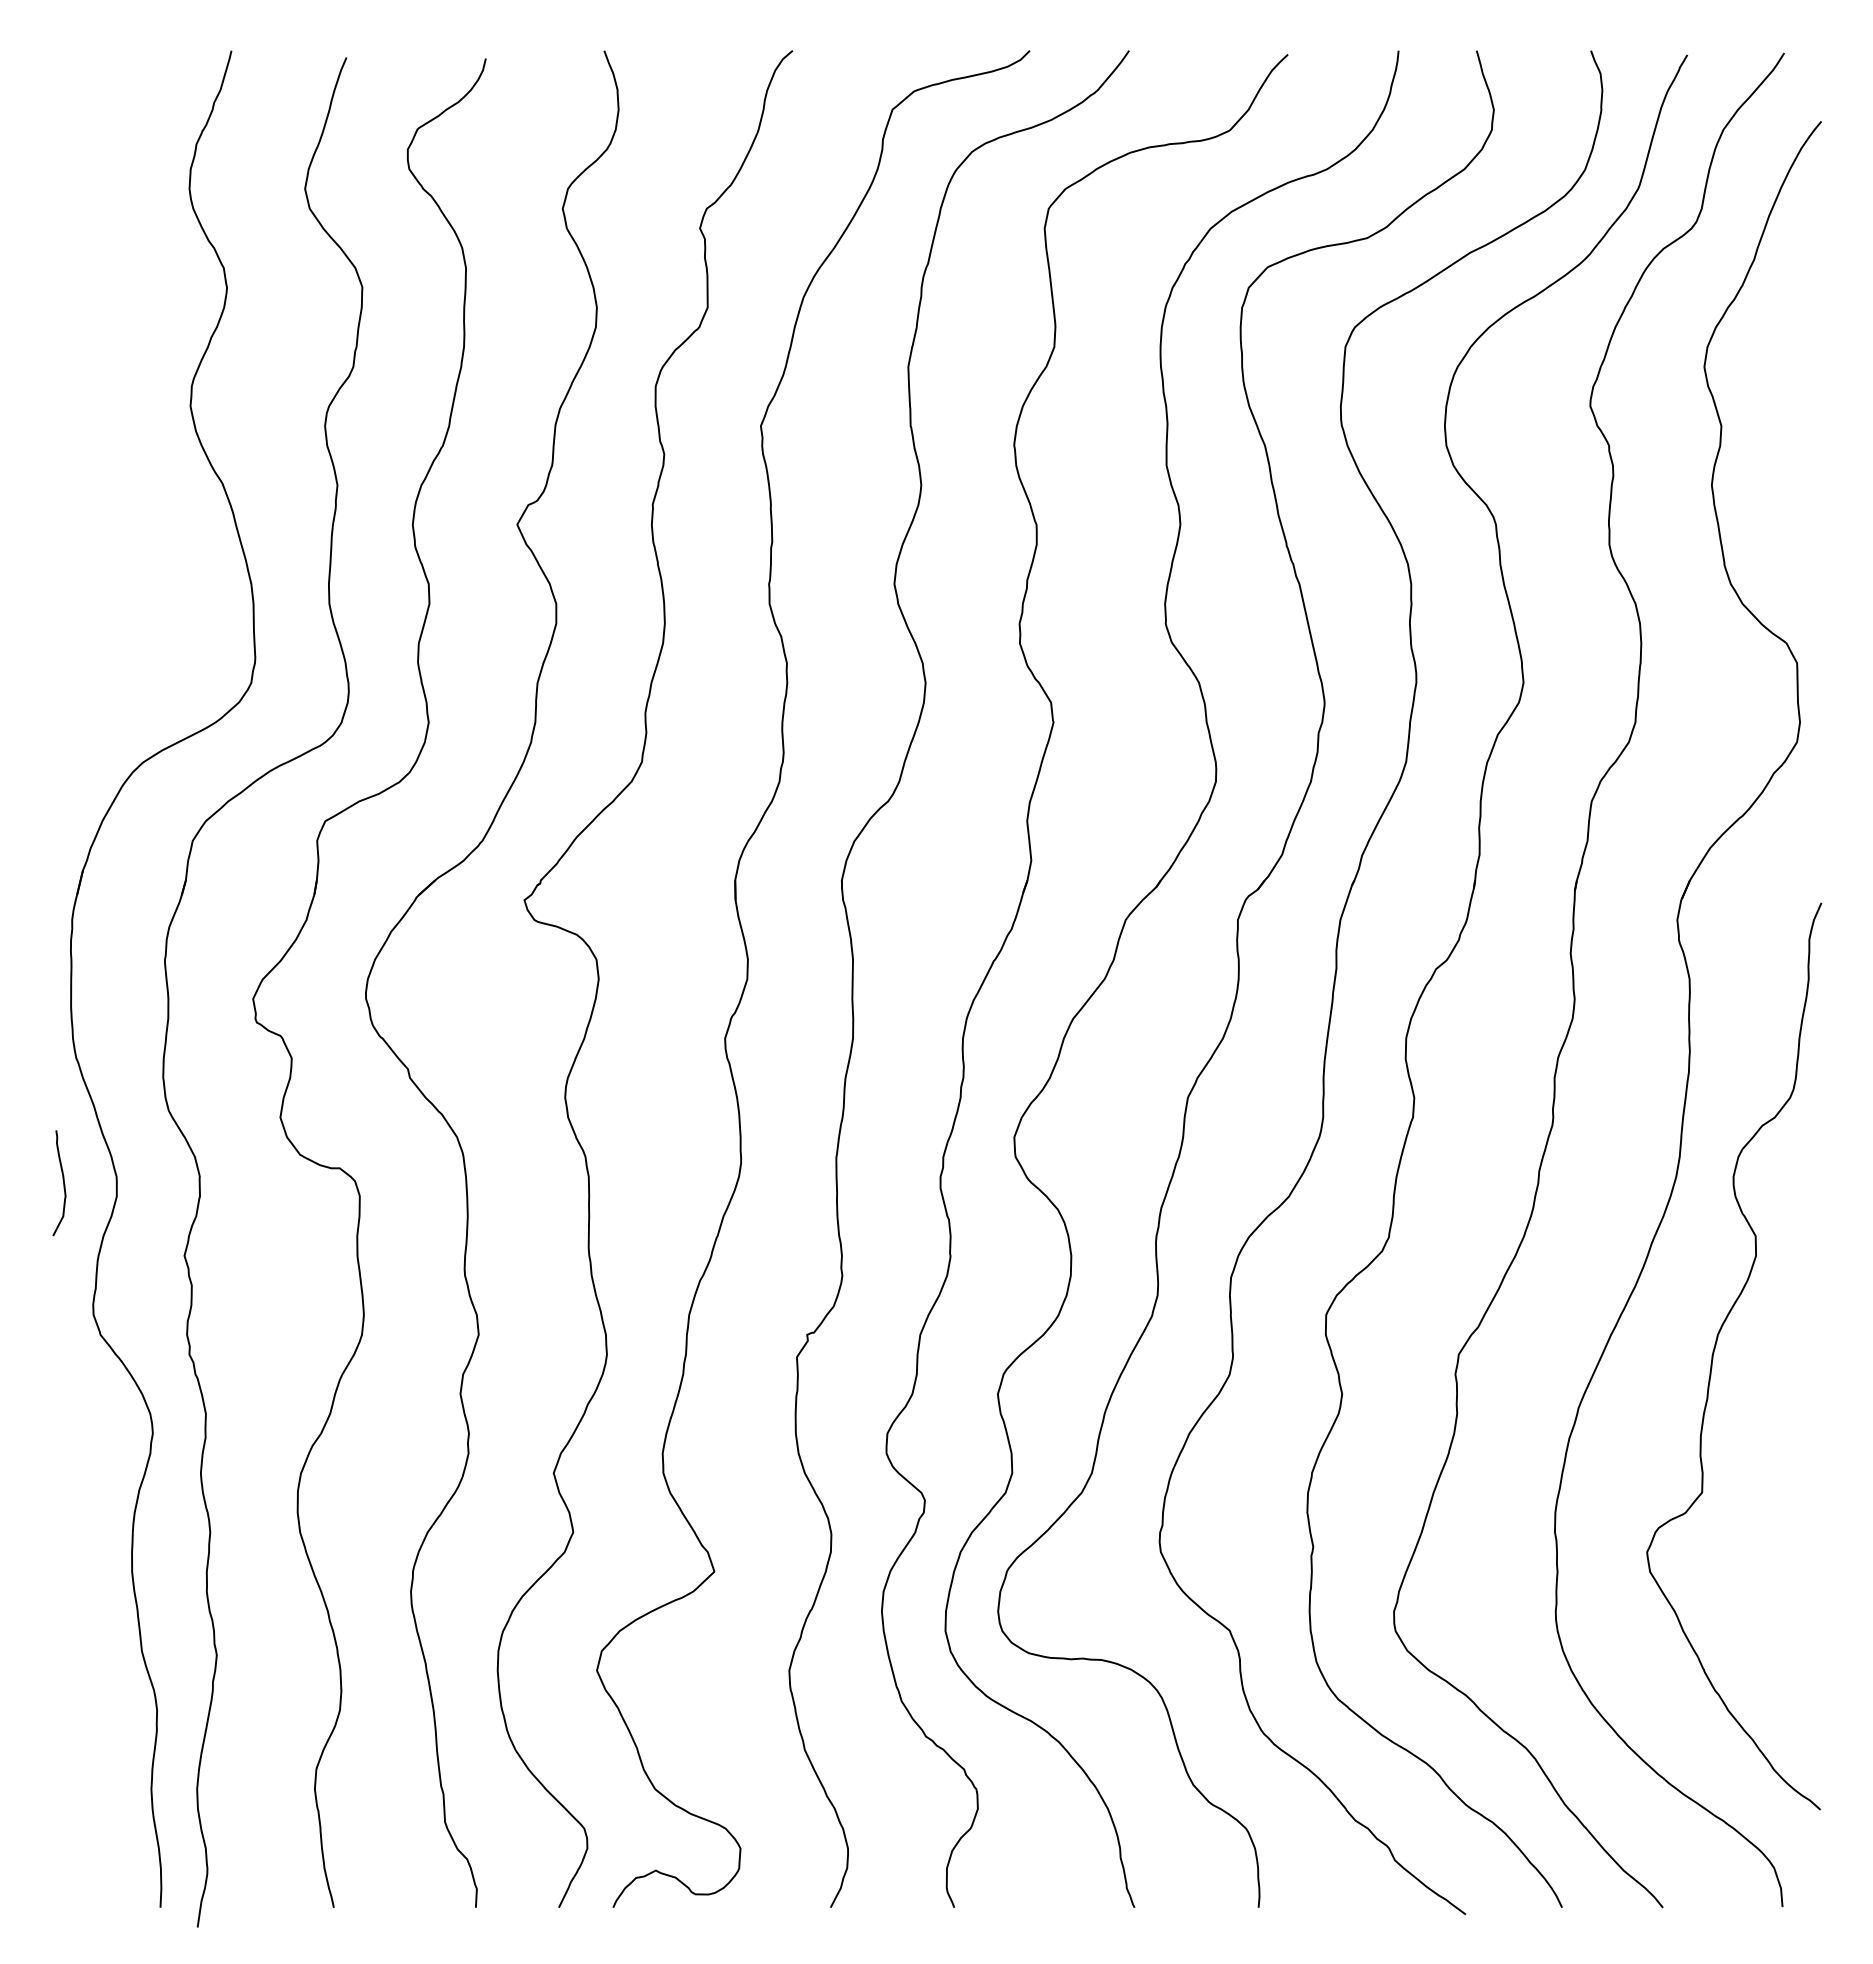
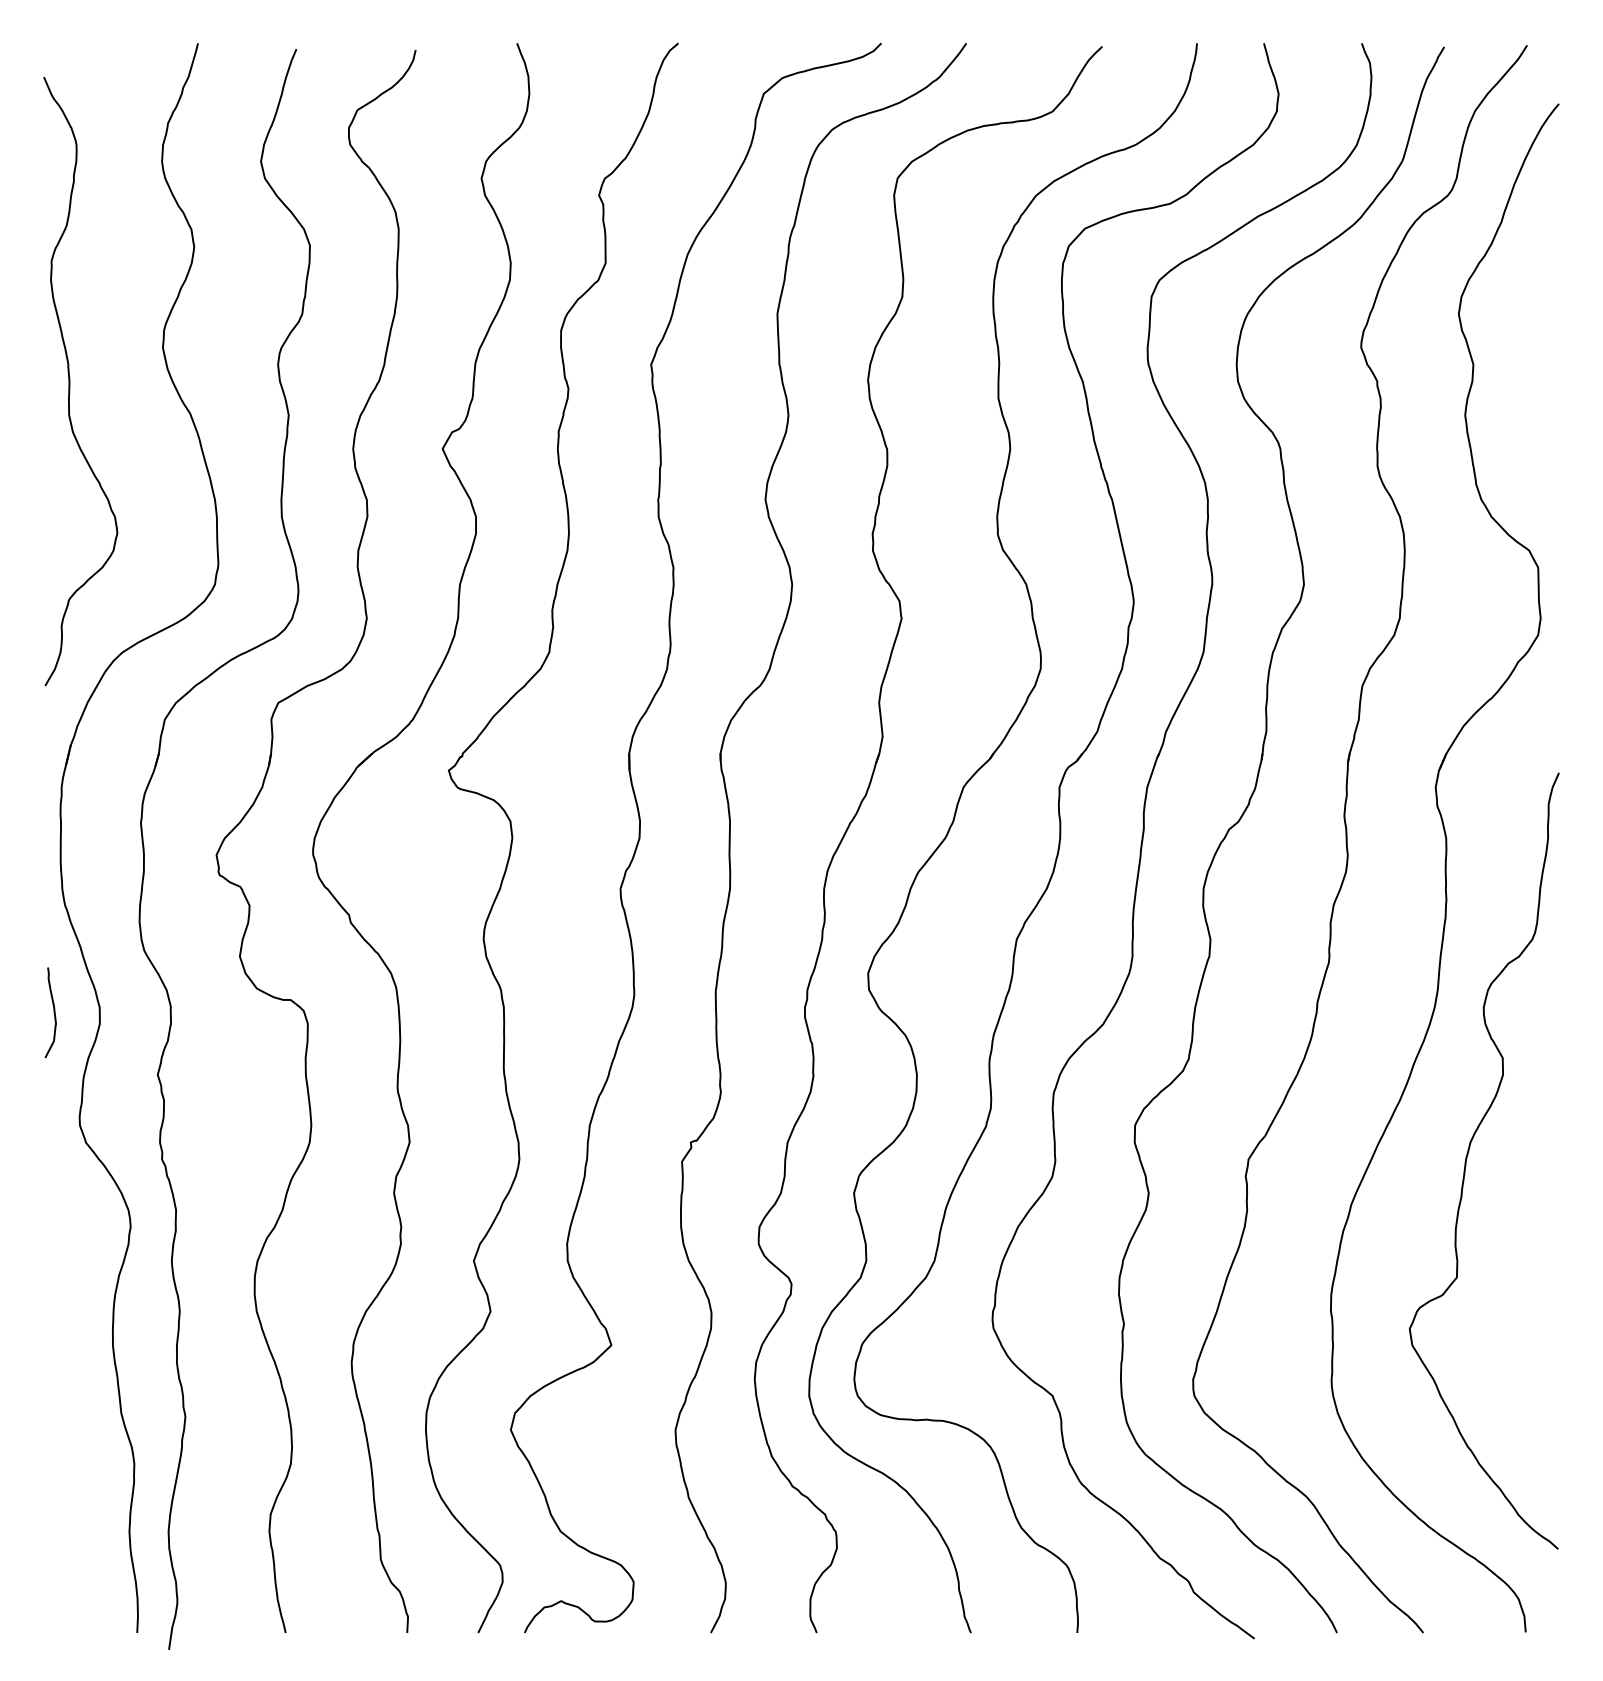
curve: (82, 445) -> (70, 381), added

